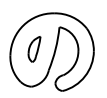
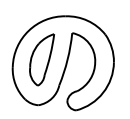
part: (34, 49) -> (41, 60), size x1.67

